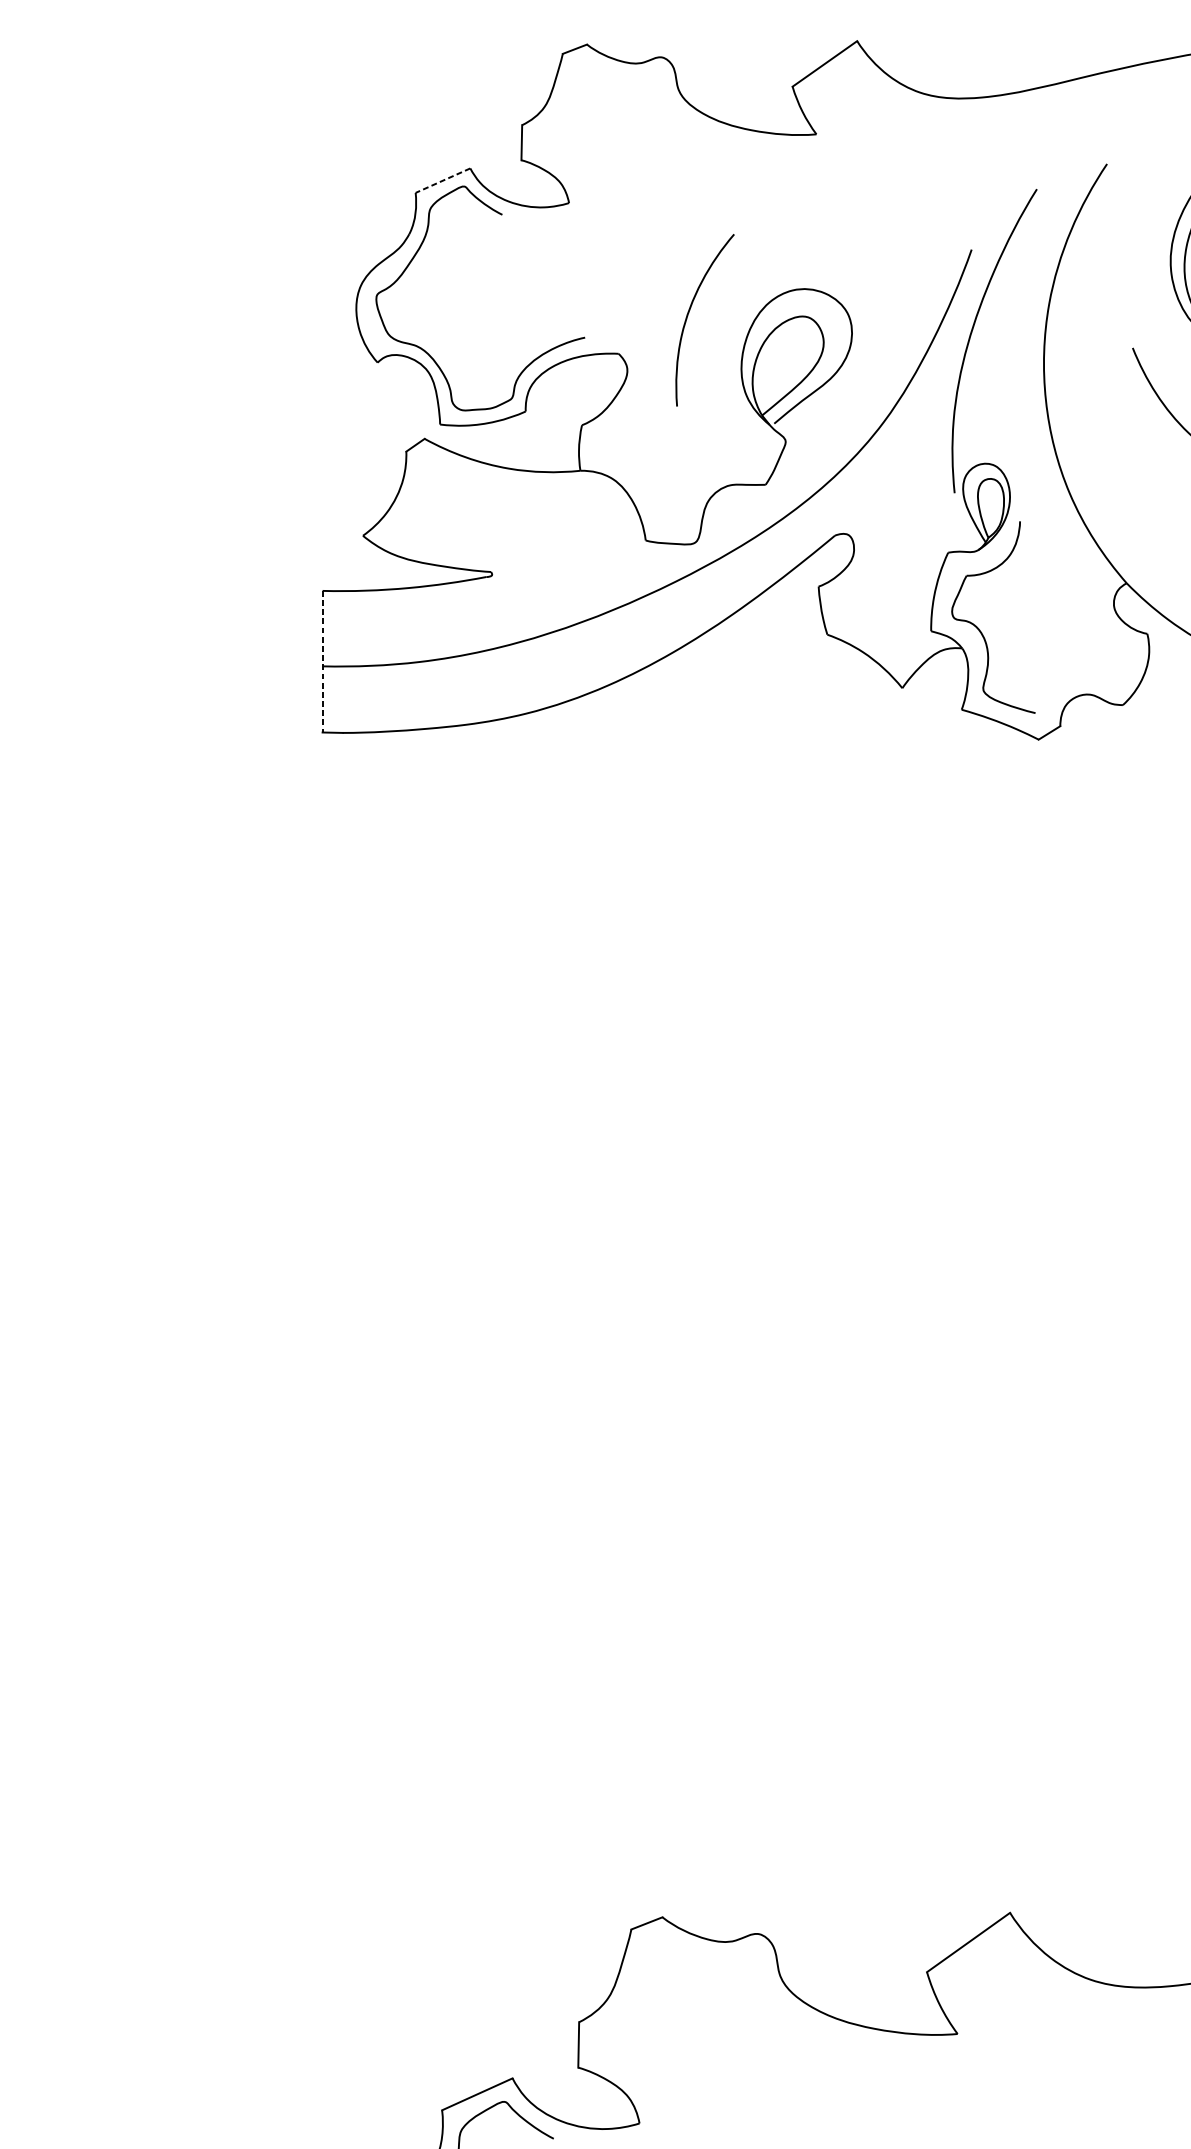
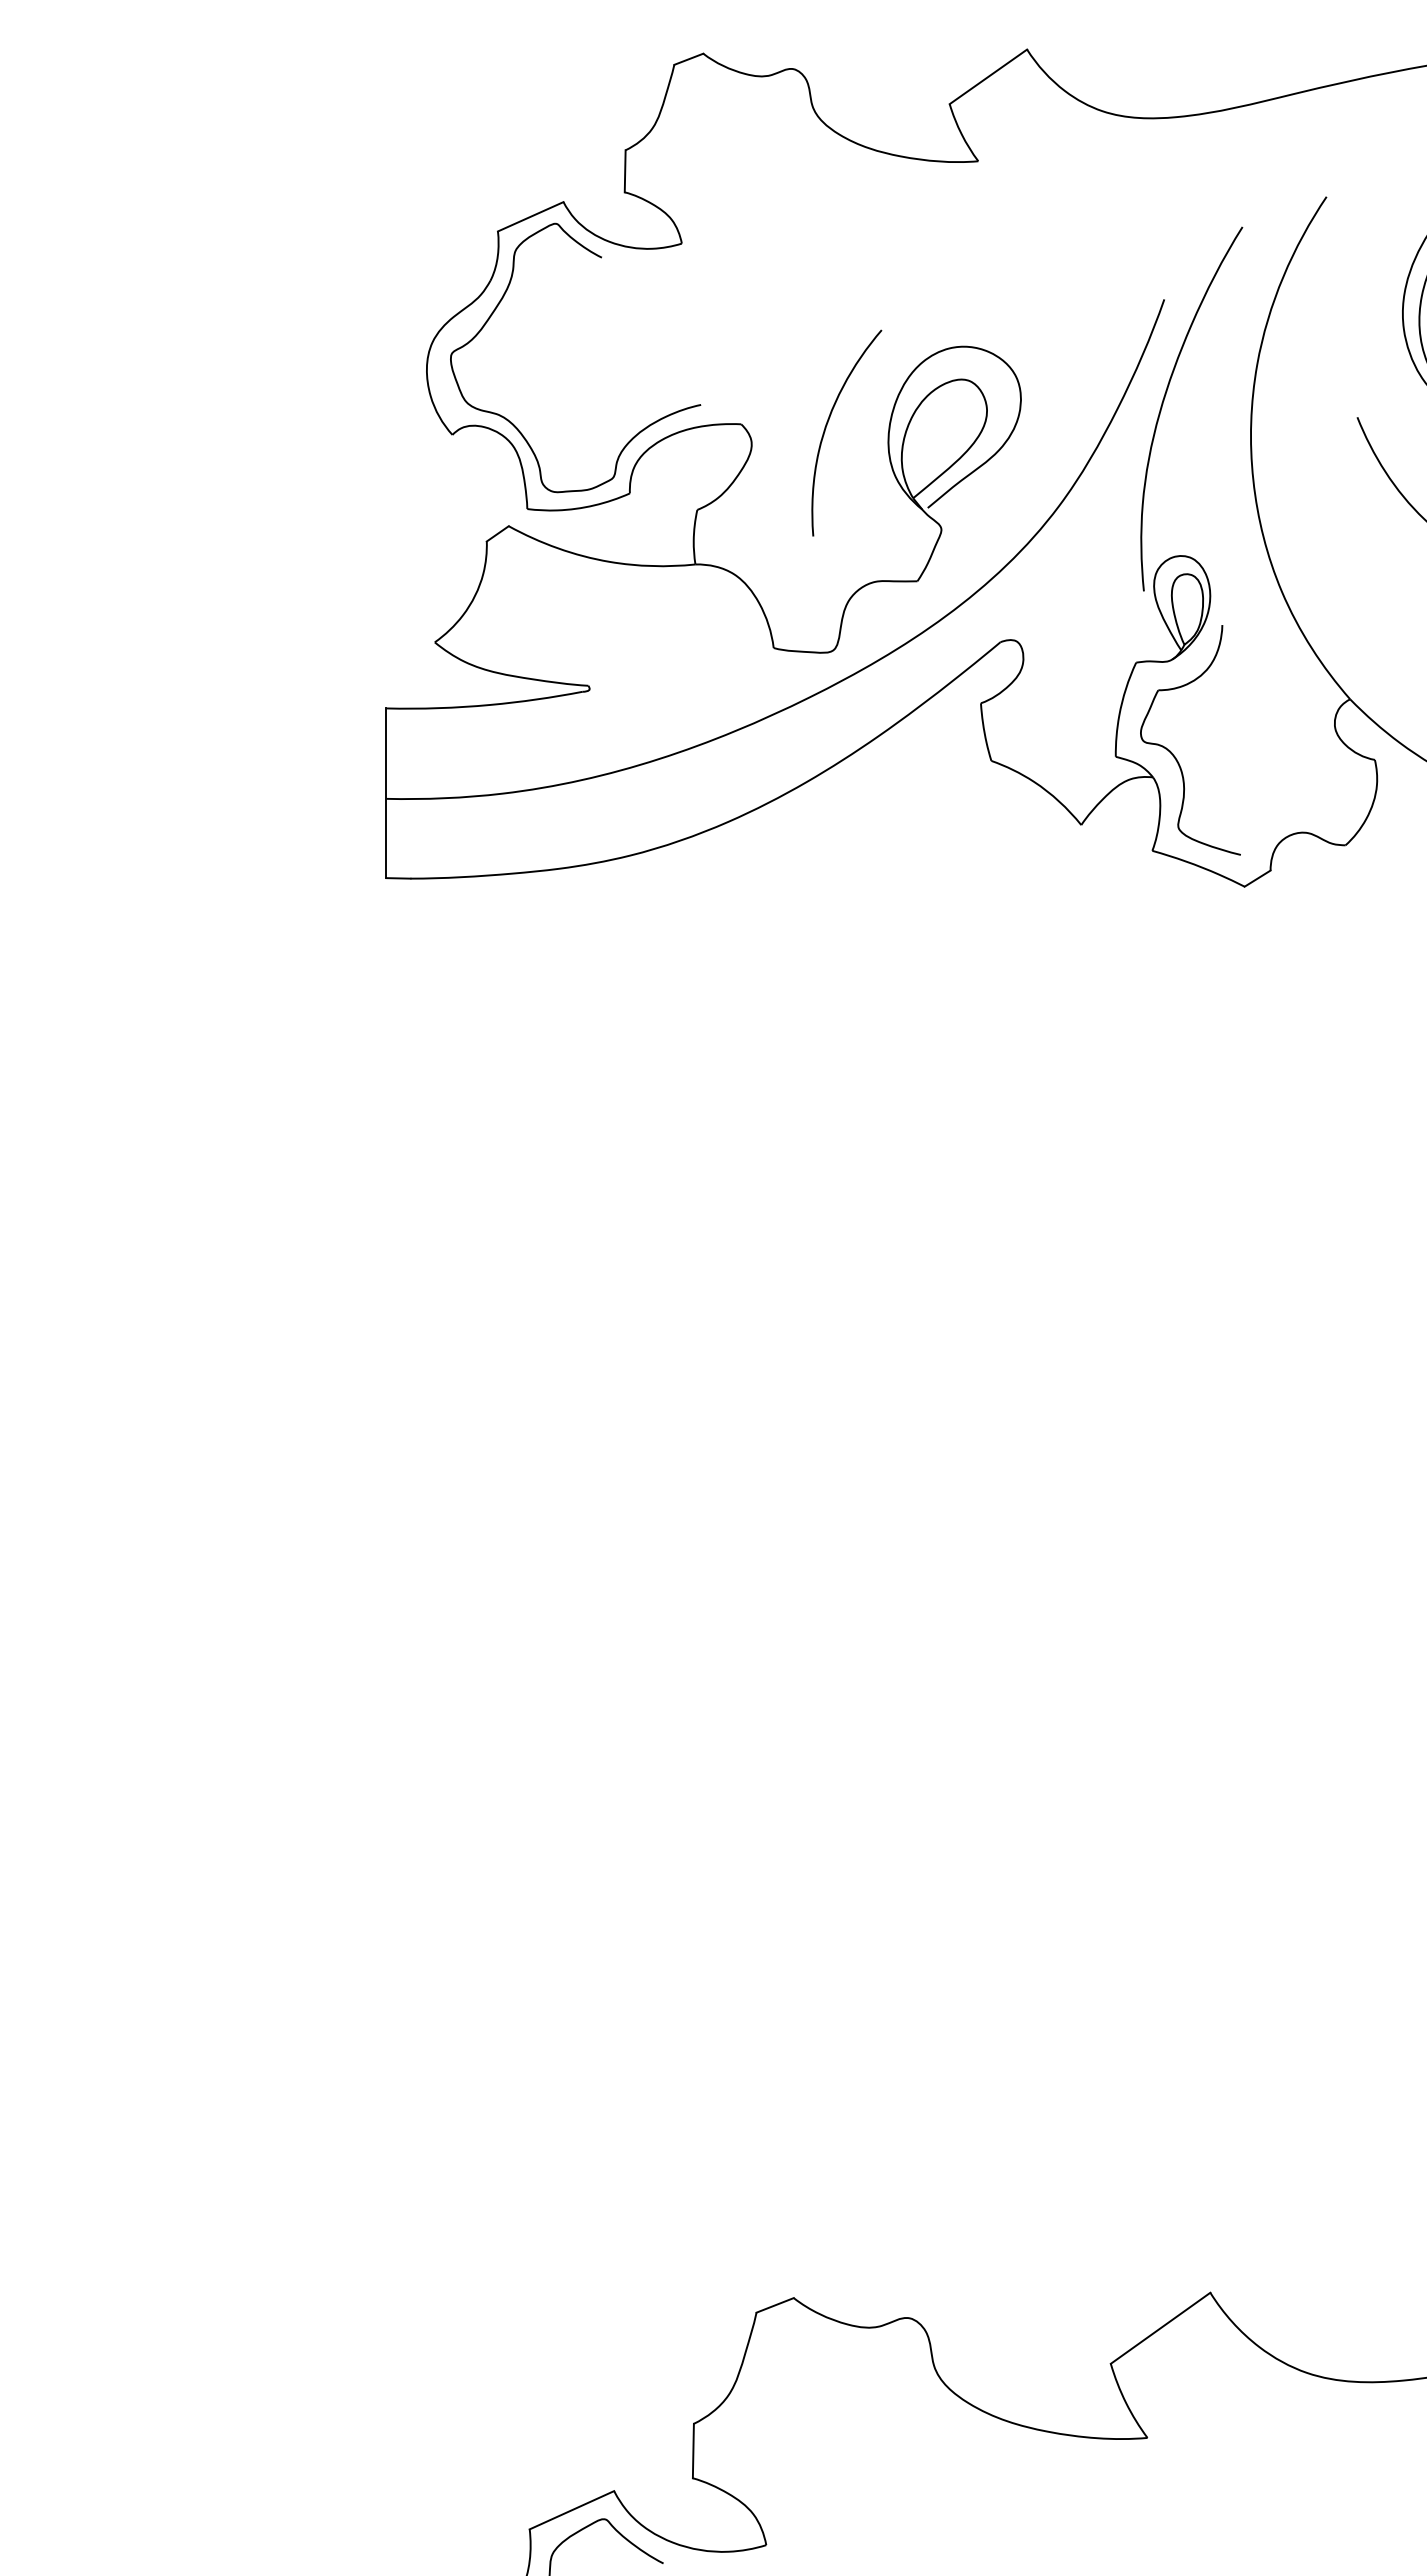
line: (442, 180) -> (530, 216), dashed -> solid
curve: (688, 313) -> (827, 425), moved
line: (322, 661) -> (386, 793), dashed -> solid

